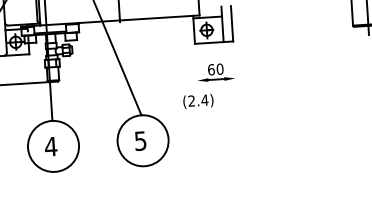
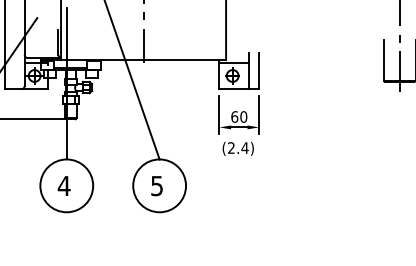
line: (235, 66) -> (259, 115), added
line: (196, 69) -> (219, 115), added
text: (197, 101) -> (237, 148), moved

